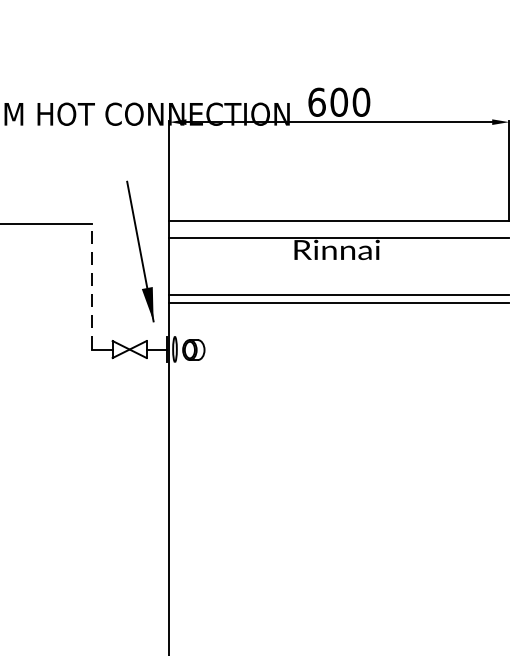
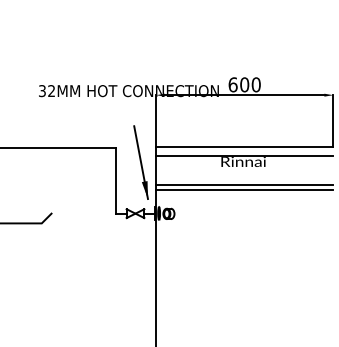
line: (91, 287) -> (115, 181), dashed -> solid

